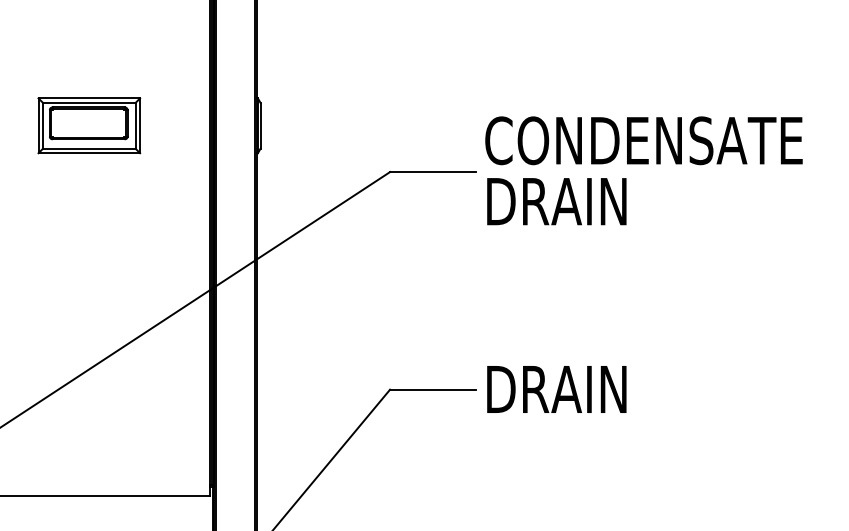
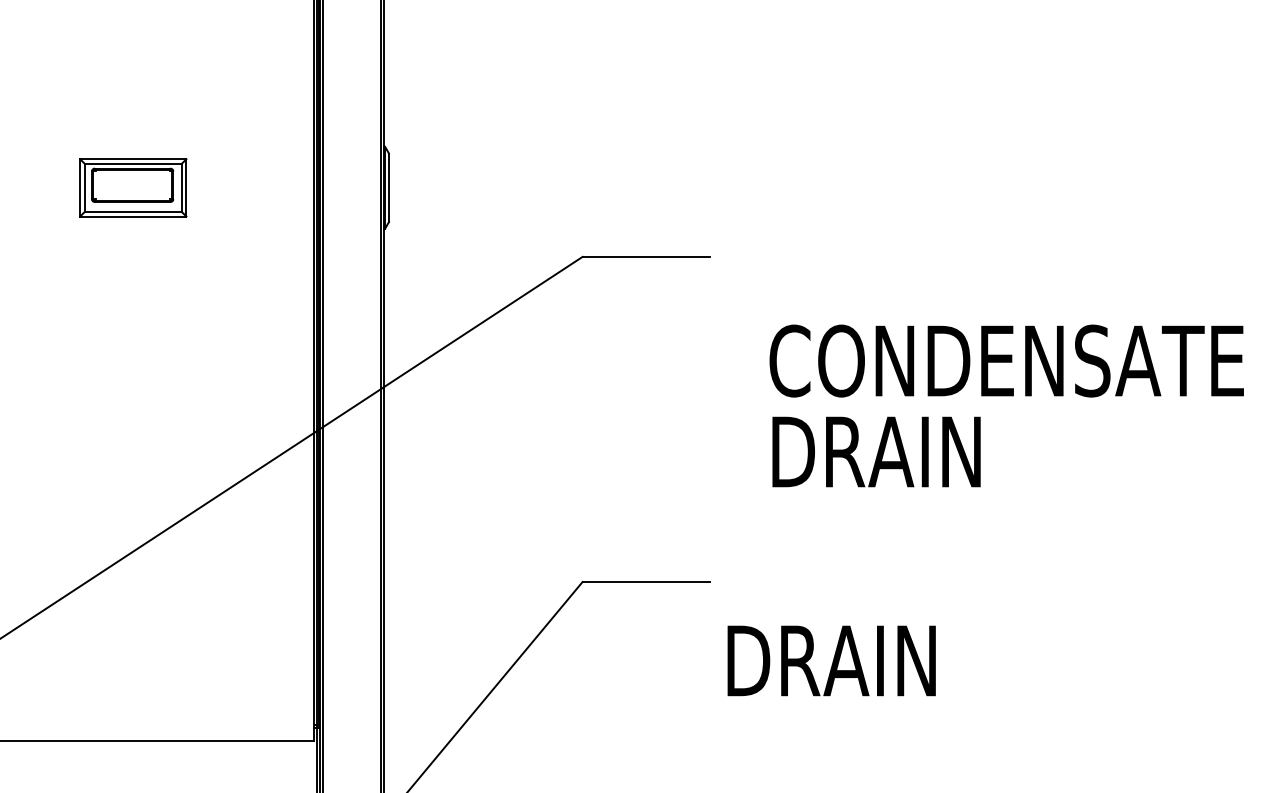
part: (89, 125) -> (133, 187), size x0.7
text: (643, 170) -> (1006, 405), moved
text: (556, 389) -> (831, 660), moved

